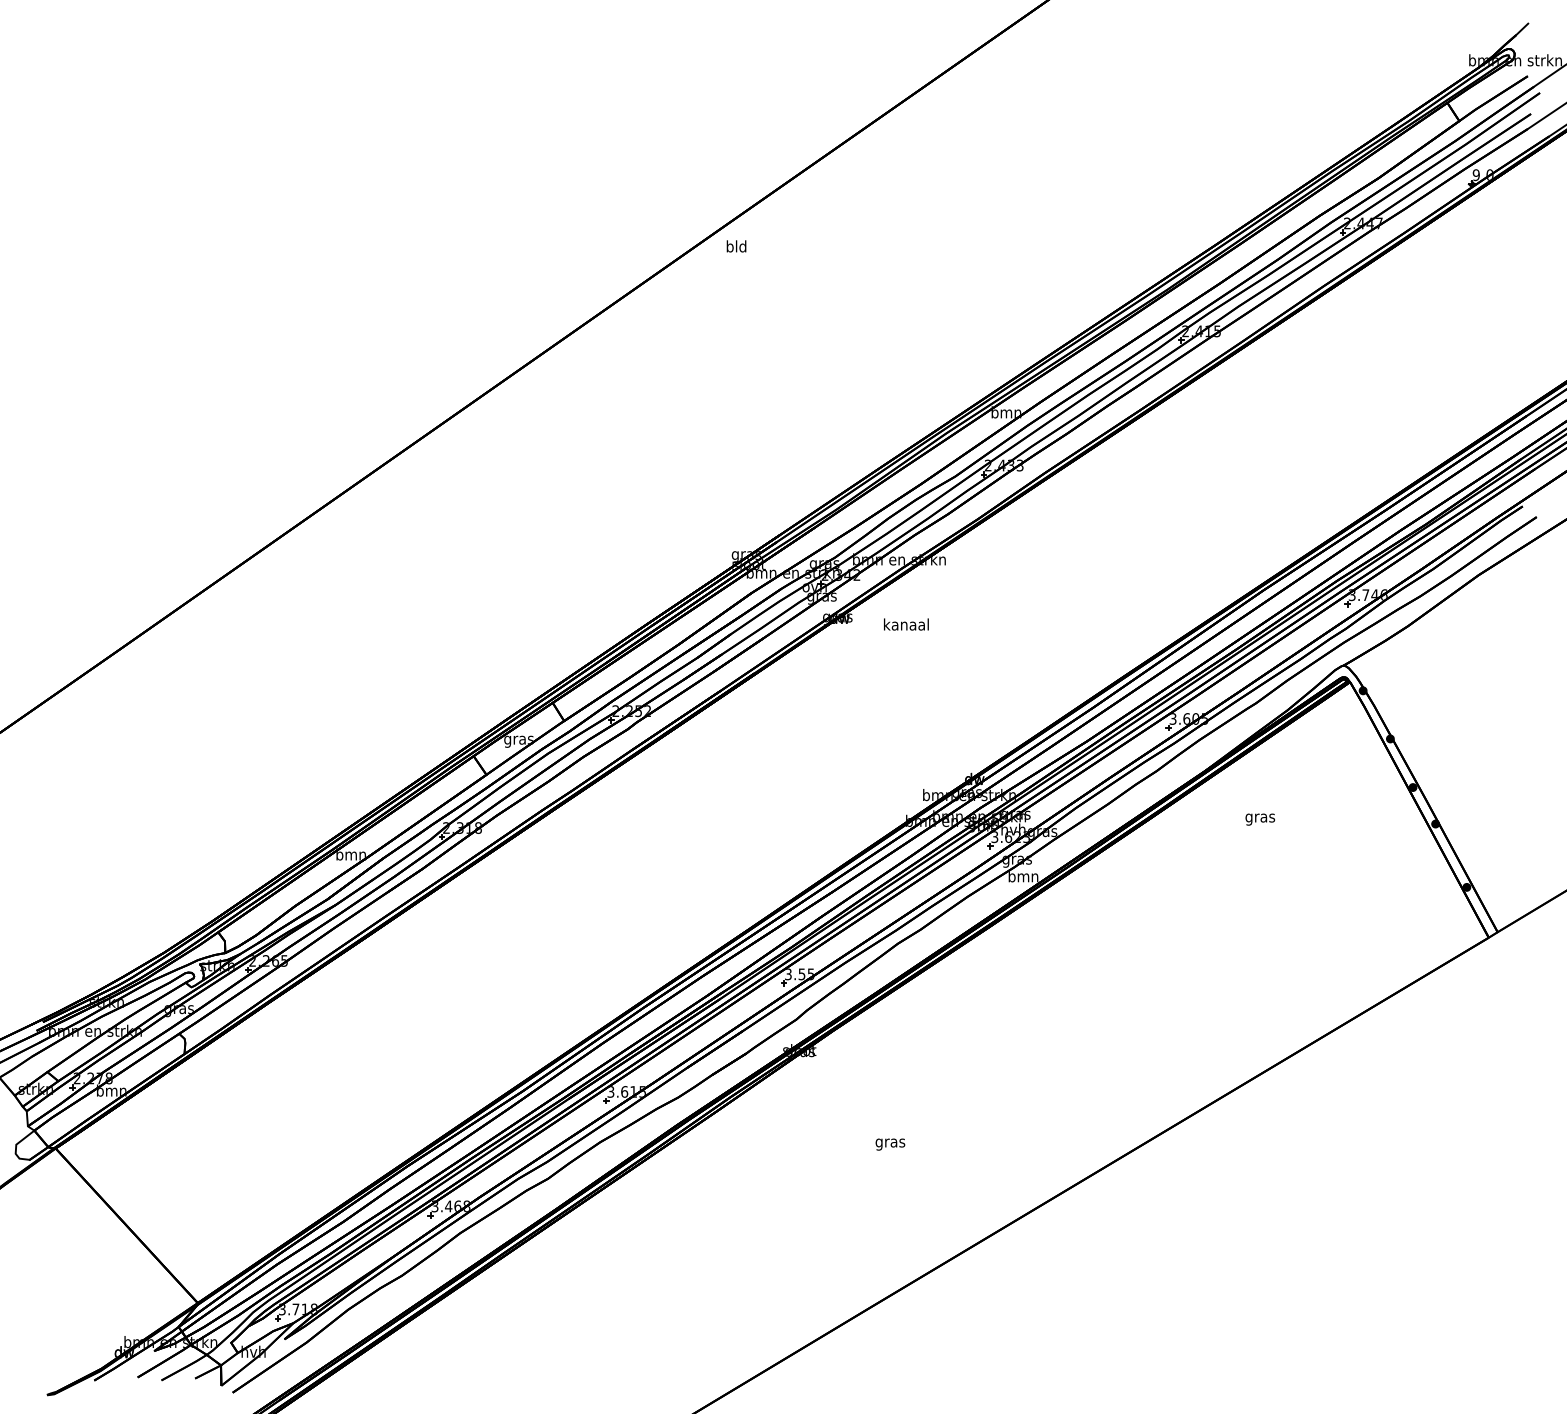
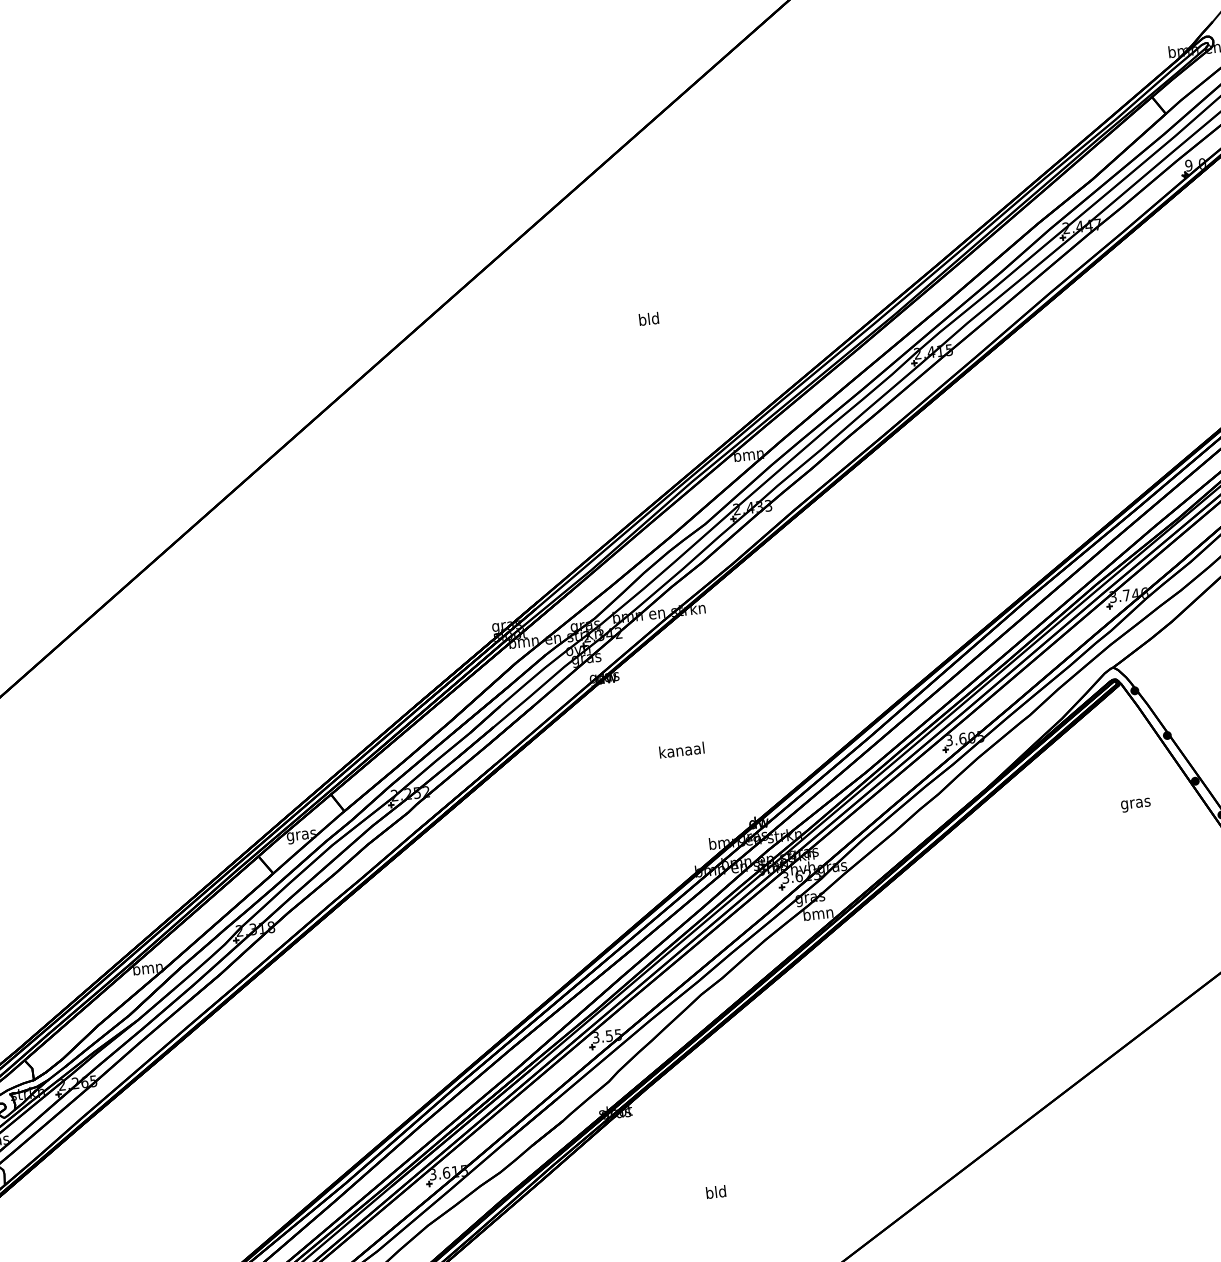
text: (736, 246) -> (648, 319), moved
text: (906, 624) -> (681, 750), moved
text: (1259, 819) -> (1135, 805), moved
text: (890, 1142) -> (716, 1193), gras -> bld

